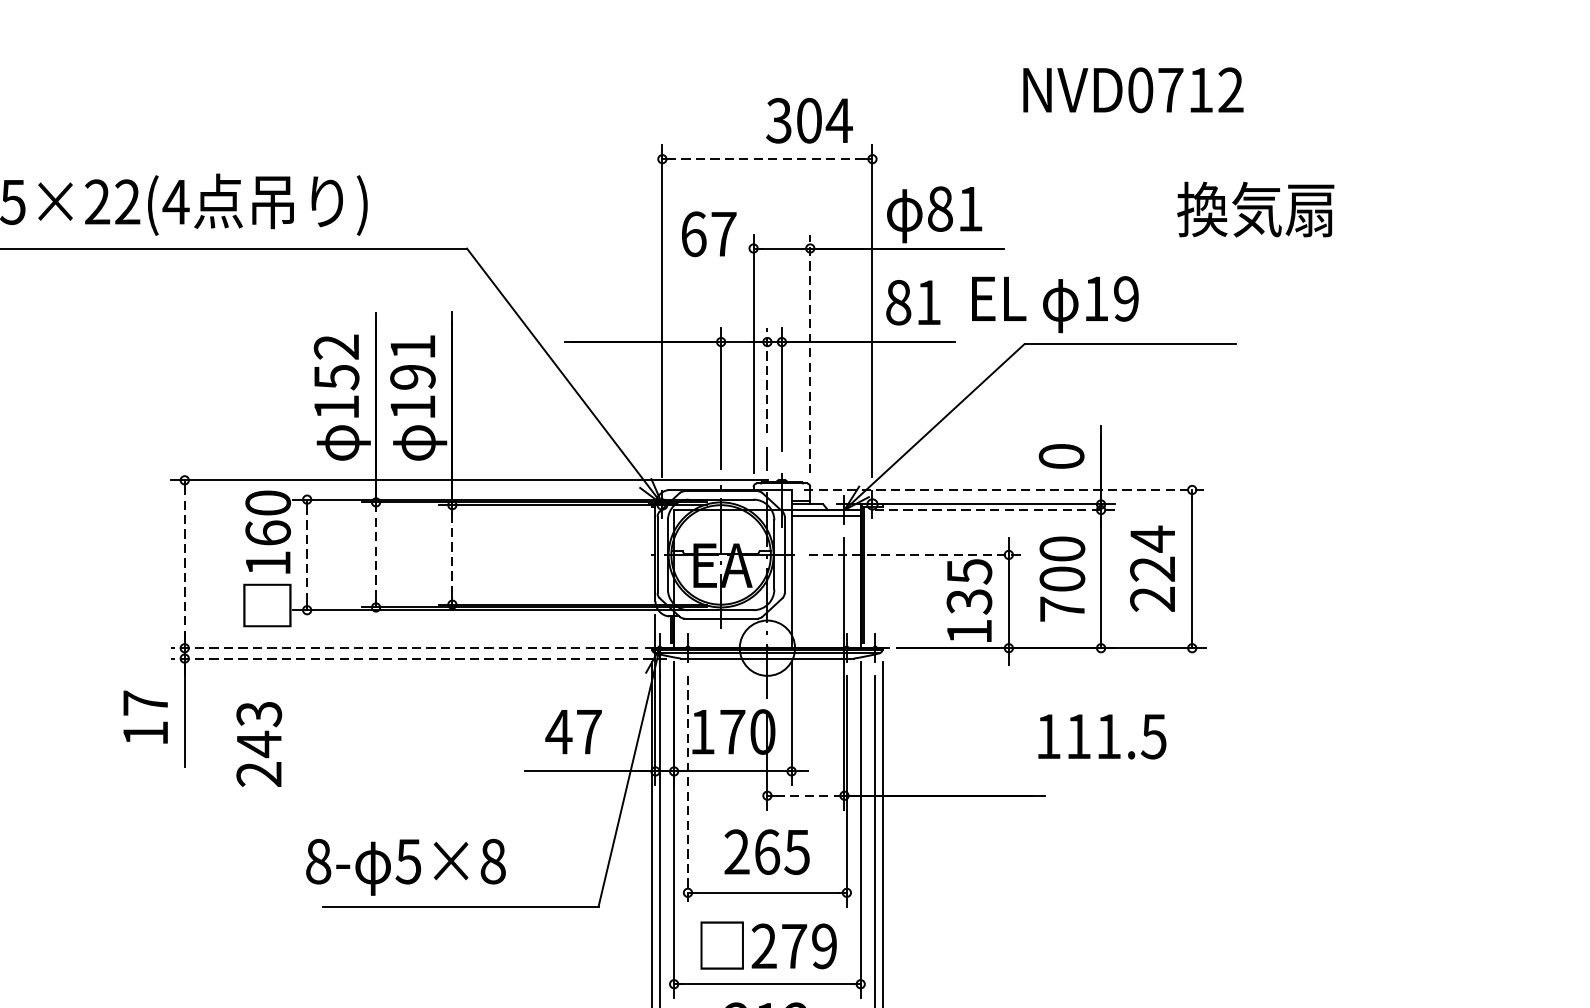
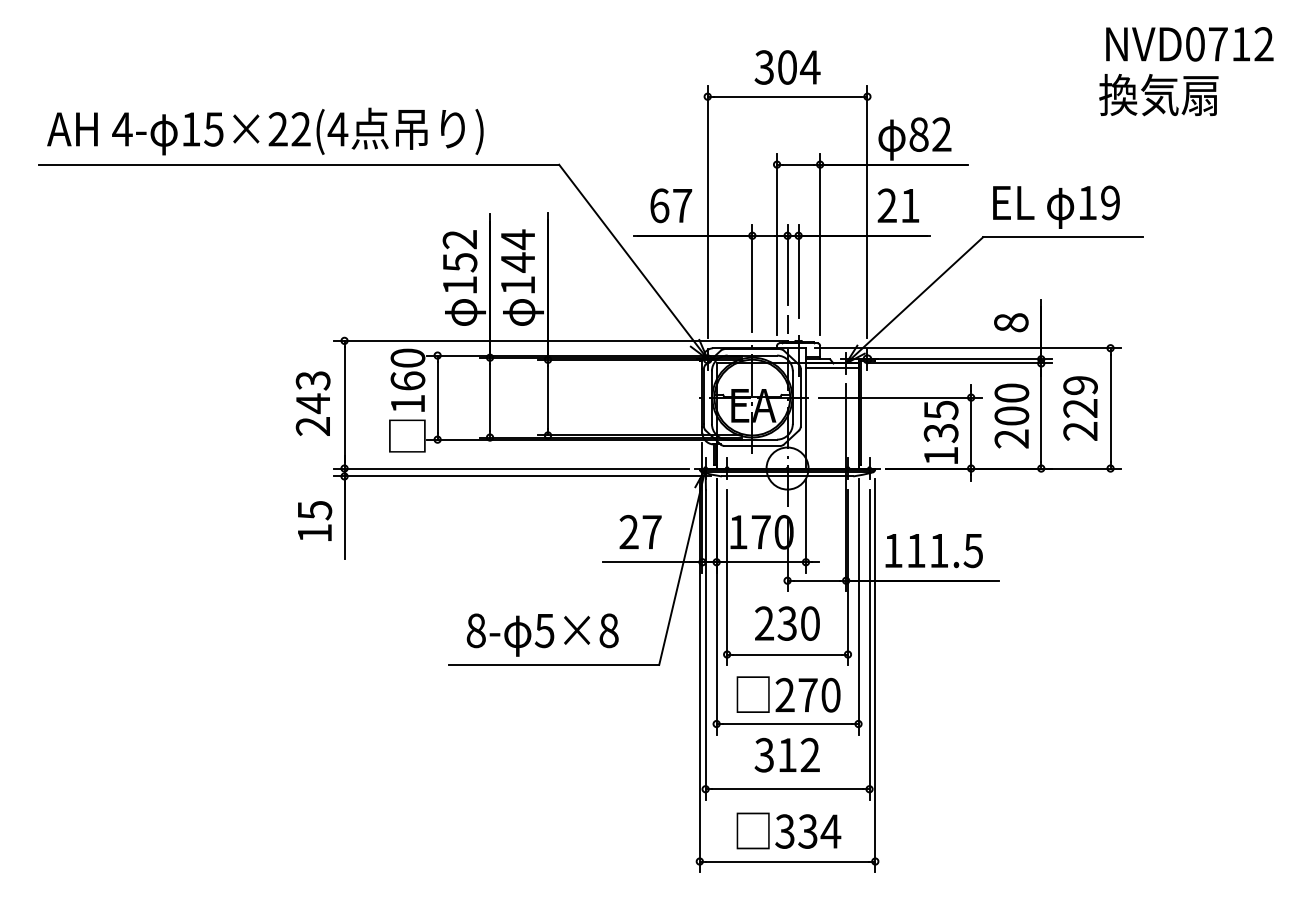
text: (1132, 90) -> (1189, 44), moved
text: (809, 120) -> (787, 67), moved
line: (767, 158) -> (787, 96), dashed -> solid
text: (969, 208) -> (941, 134), 81 -> 82
text: (1255, 210) -> (1158, 95), moved
text: (709, 233) -> (671, 205), moved
text: (897, 302) -> (886, 205), 81 -> 21
text: (1055, 303) -> (1056, 206), moved
line: (810, 353) -> (820, 244), dashed -> solid
text: (412, 361) -> (517, 250), 191 -> 144
line: (767, 381) -> (787, 265), dashed -> solid
text: (1061, 456) -> (1011, 322), 0 -> 8
line: (1005, 490) -> (968, 348), dashed -> solid
line: (994, 510) -> (960, 363), dashed -> solid
text: (1152, 538) -> (1080, 385), 224 -> 229
line: (307, 554) -> (437, 397), dashed -> solid
line: (376, 554) -> (490, 397), dashed -> solid
line: (452, 554) -> (548, 397), dashed -> solid
line: (915, 554) -> (900, 397), dashed -> solid
line: (184, 563) -> (344, 404), dashed -> solid
text: (1061, 608) -> (1011, 438), 700 -> 200
line: (404, 648) -> (511, 468), dashed -> solid
line: (418, 658) -> (522, 476), dashed -> solid
text: (146, 703) -> (315, 510), 17 -> 15
text: (558, 731) -> (628, 531), 47 -> 27
text: (1101, 737) -> (933, 551), moved
text: (258, 744) -> (312, 403), moved
line: (688, 791) -> (727, 577), dashed -> solid
line: (805, 795) -> (816, 580), dashed -> solid
text: (781, 852) -> (798, 623), 265 -> 230
text: (405, 866) -> (542, 634), moved
text: (823, 946) -> (830, 695), 279 -> 270

